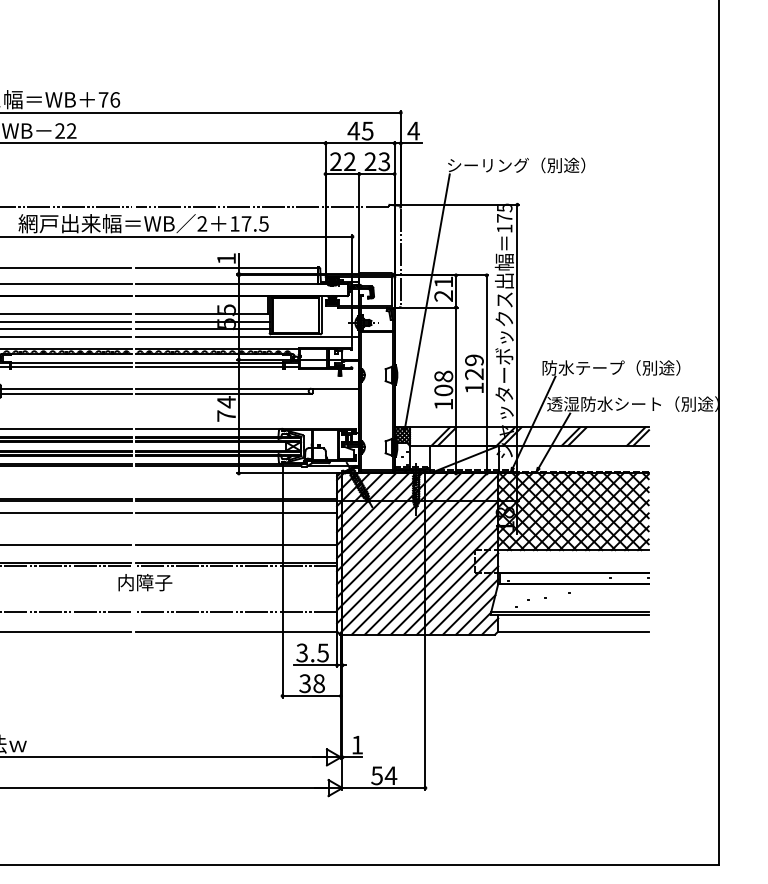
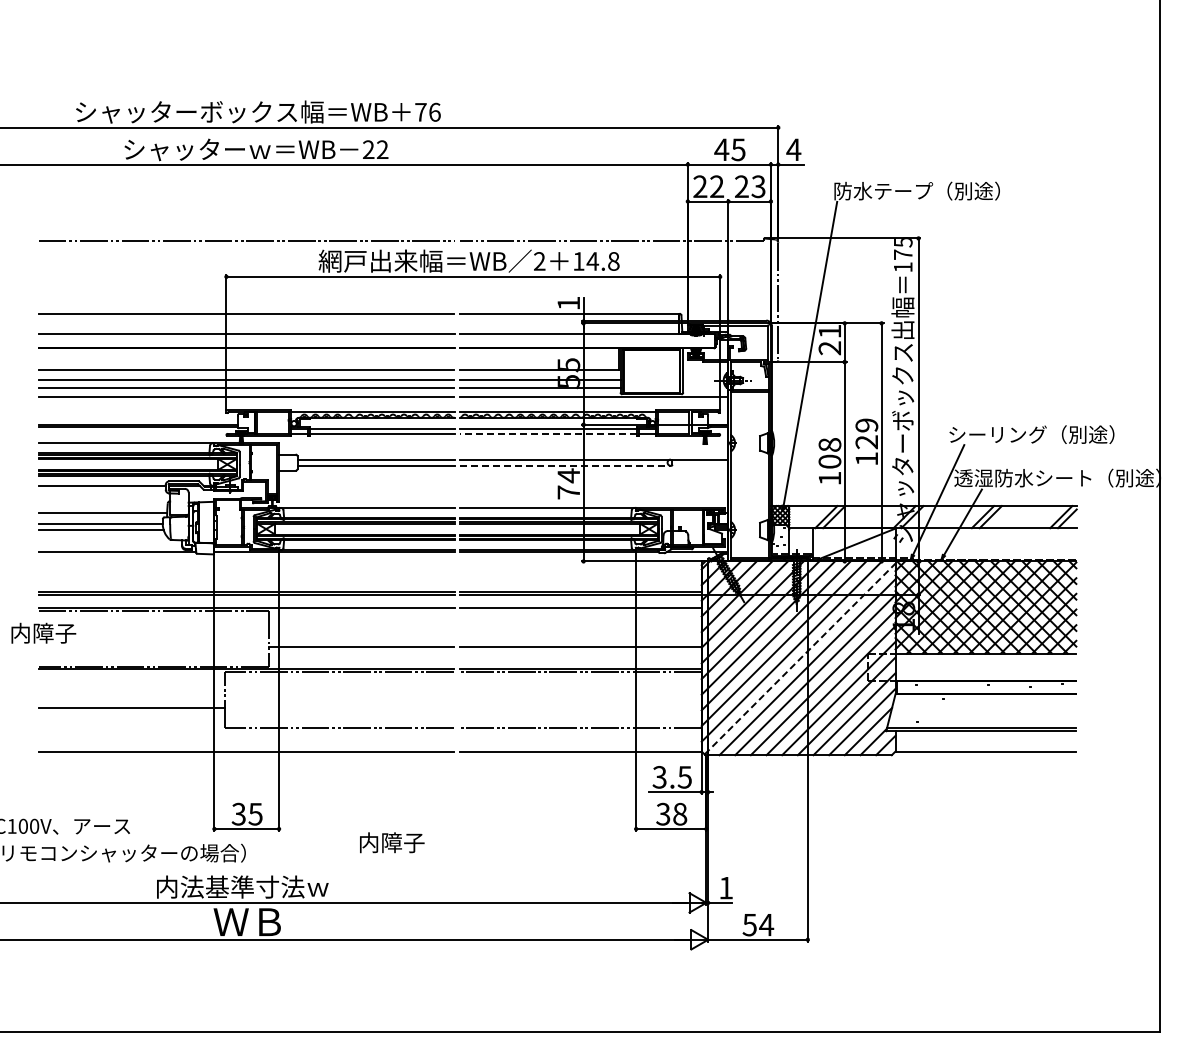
text: (488, 164) -> (883, 190), シーリング（別途） -> 防水テープ（別途）
text: (254, 223) -> (602, 261), 17.5 -> 14.8
line: (209, 367) -> (548, 433), solid -> dashed
text: (583, 367) -> (997, 434), 防水テープ（別途） -> シーリング（別途）
line: (223, 393) -> (565, 465), solid -> dashed
line: (419, 554) -> (800, 659), solid -> dashed
text: (145, 582) -> (392, 842), moved

